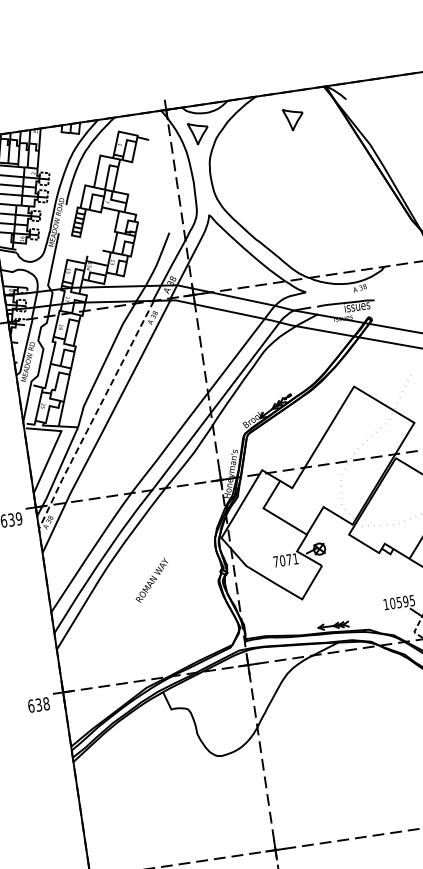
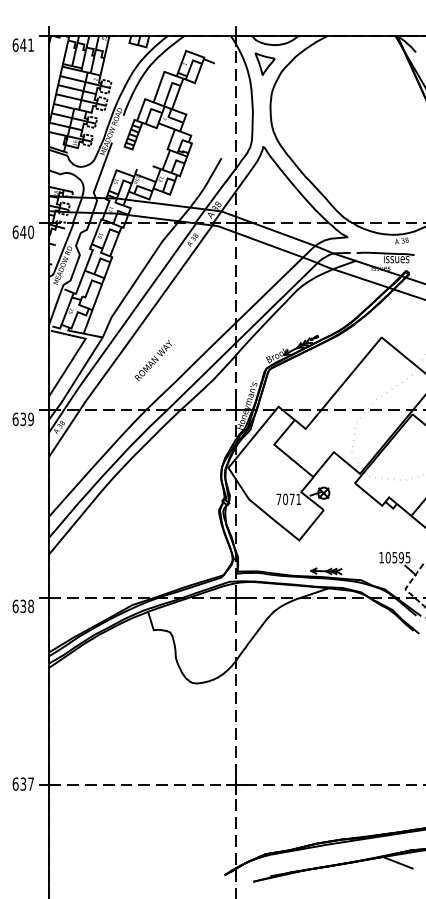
part: (293, 118) -> (360, 63), removed
line: (95, 415) -> (121, 328), dashed -> solid
text: (151, 580) -> (152, 360), moved

